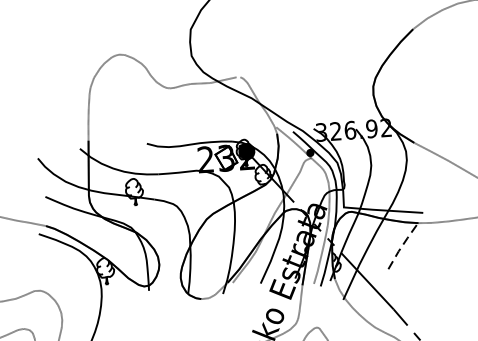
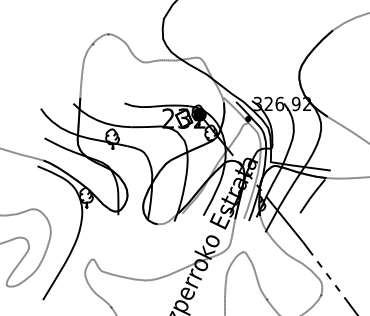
line: (401, 247) -> (312, 195), dashed -> solid

